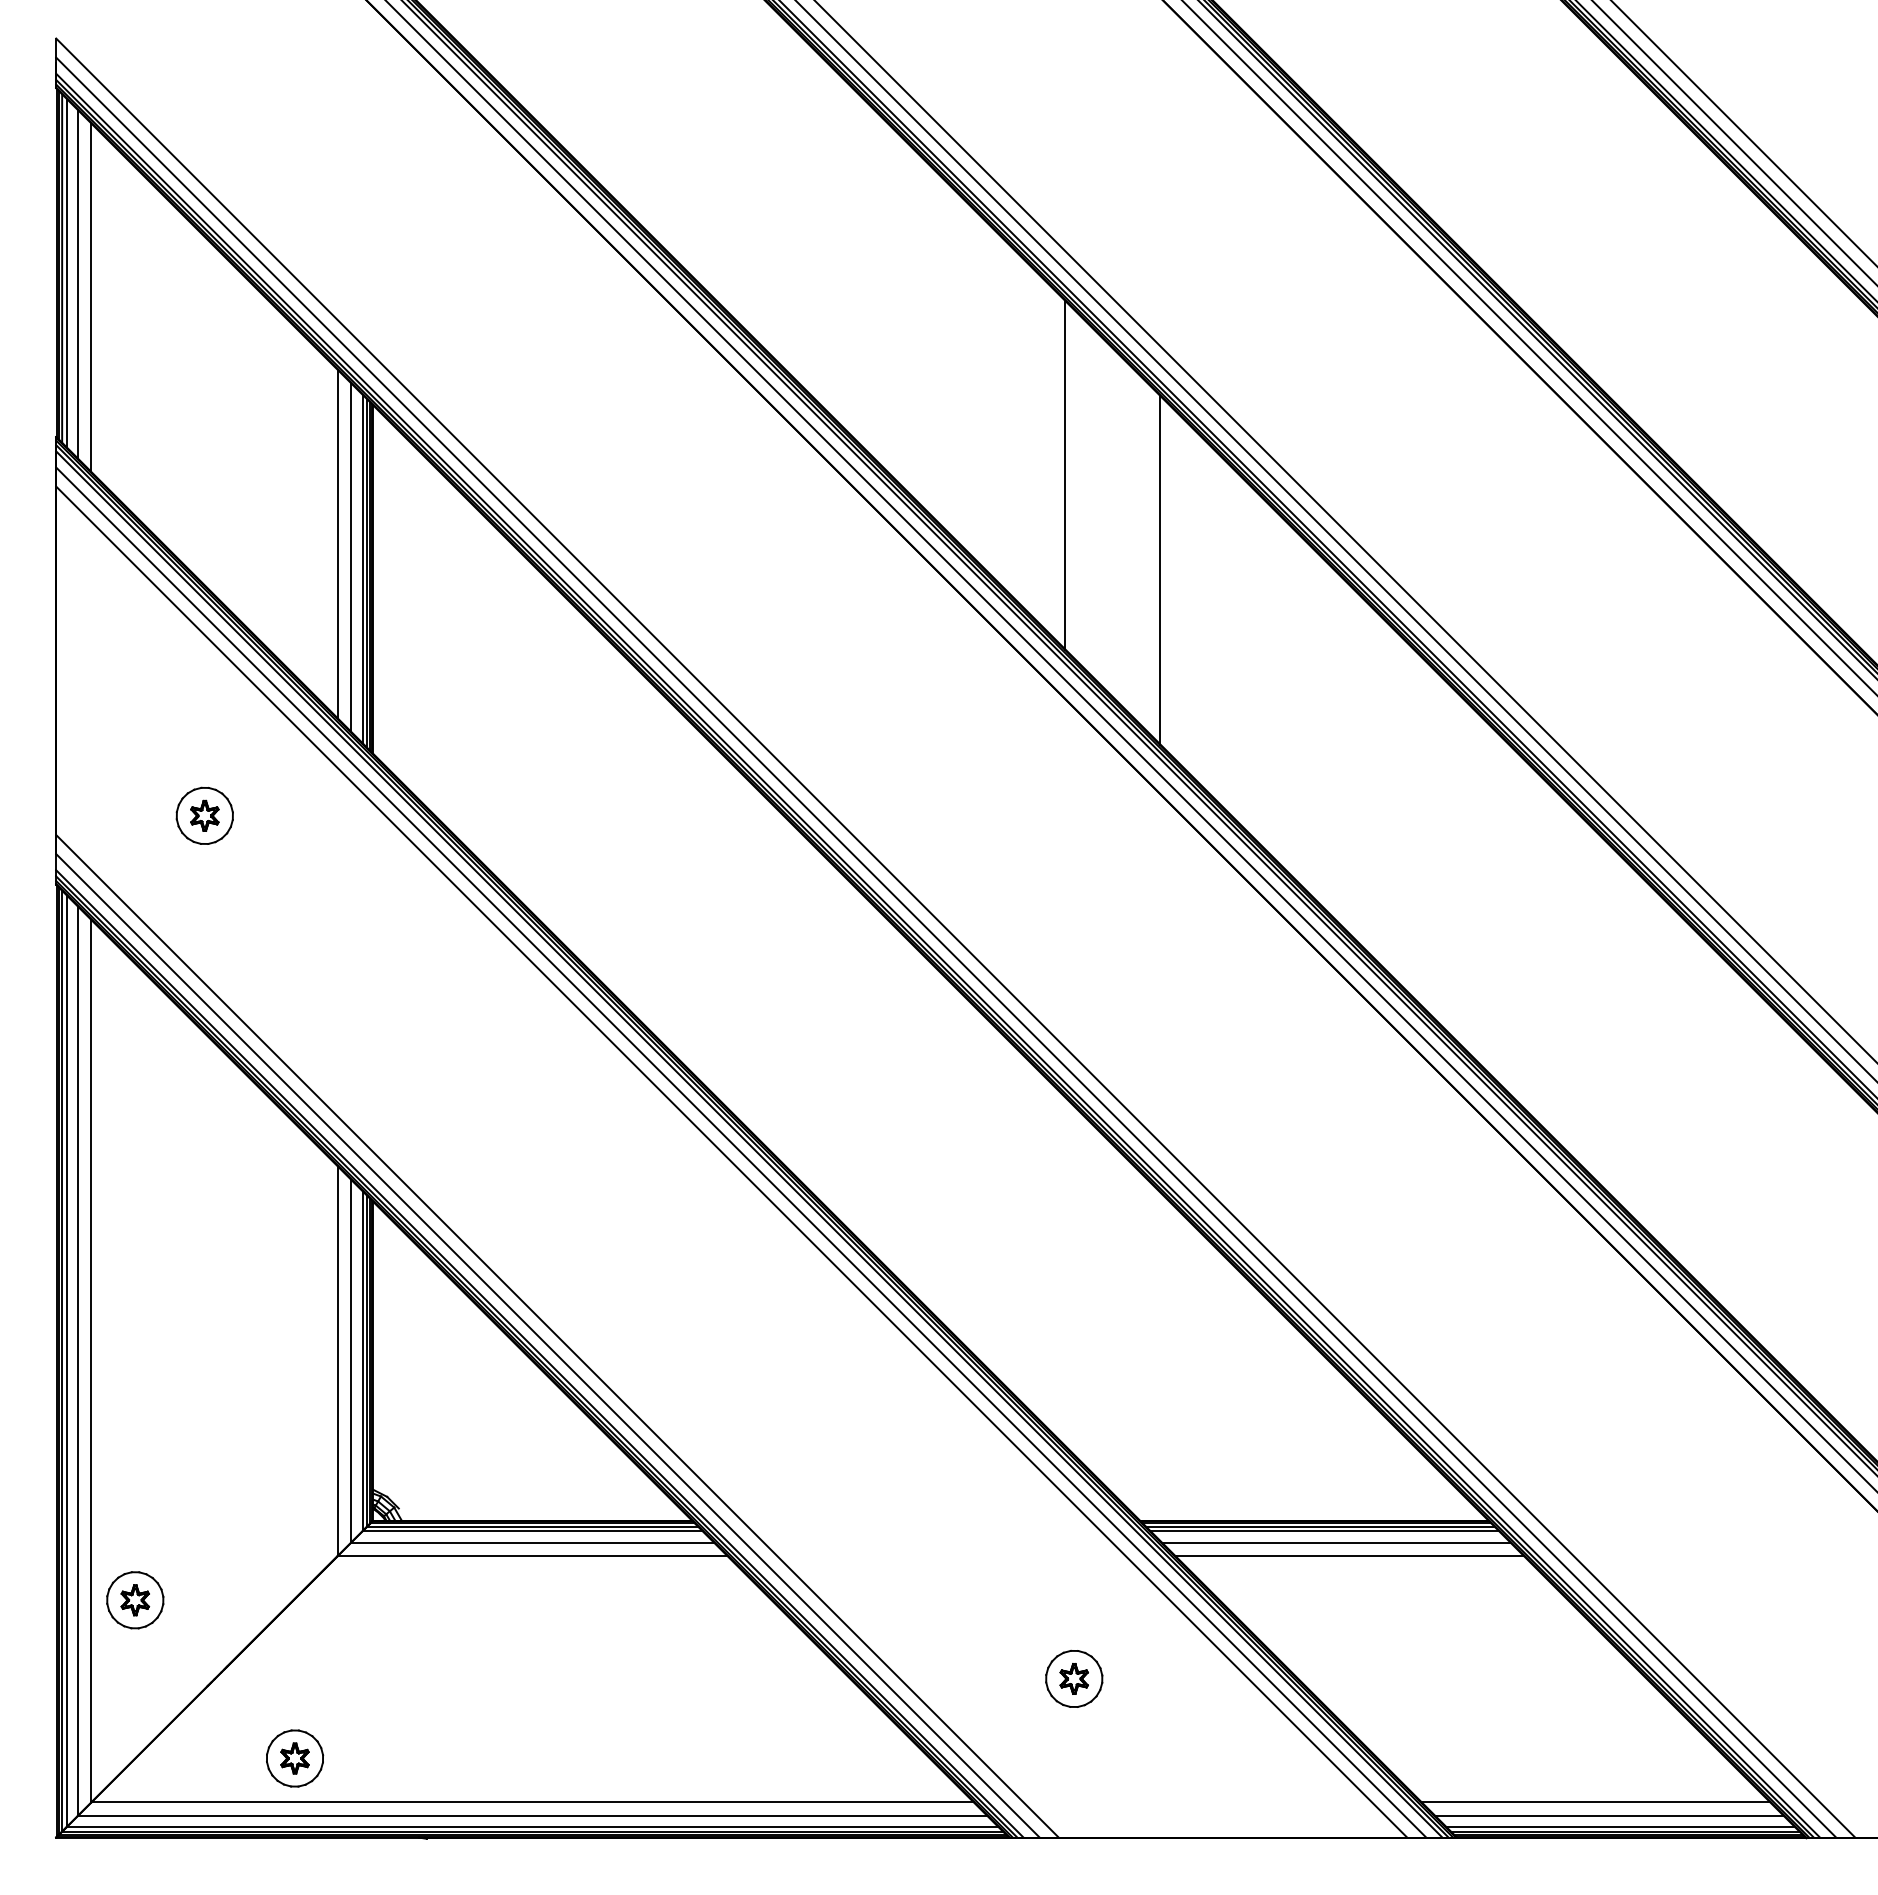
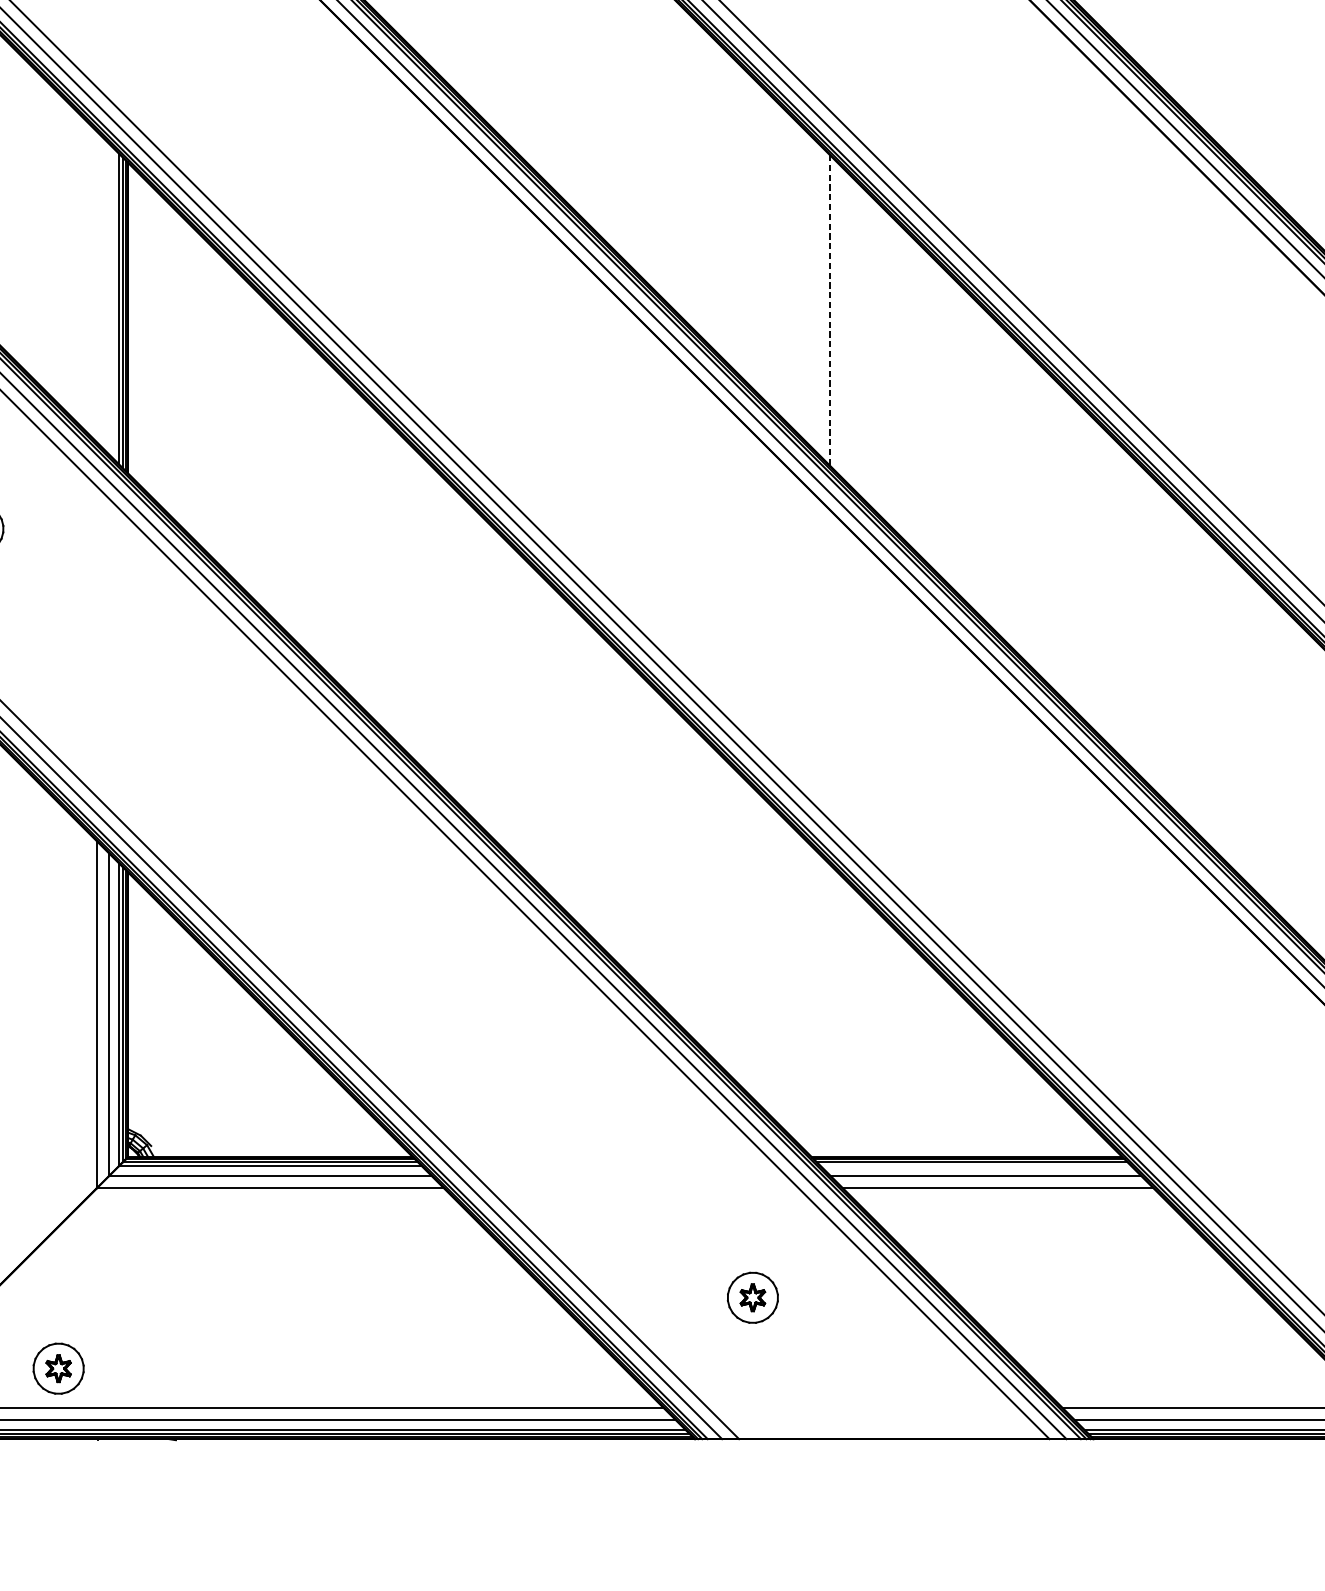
line: (1065, 475) -> (745, 225), removed
line: (337, 543) -> (96, 286), removed
line: (351, 557) -> (109, 298), removed
line: (1160, 570) -> (829, 310), solid -> dashed
line: (1324, 1531) -> (975, 1166), removed

